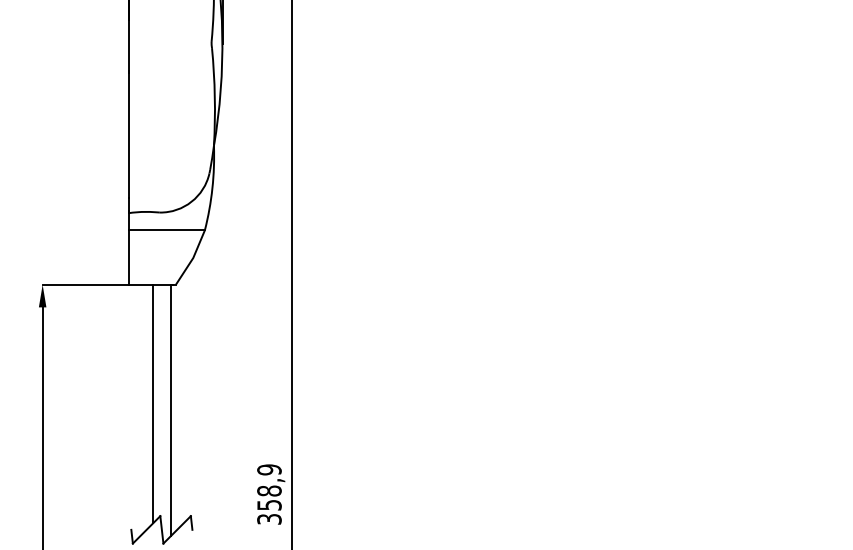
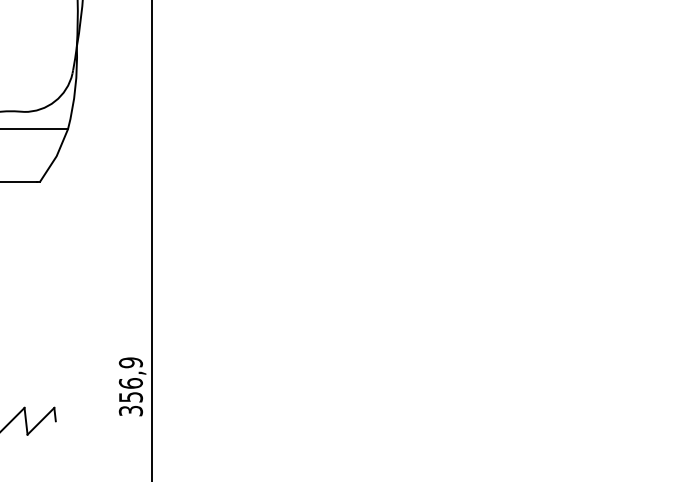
line: (153, 403) -> (17, 298), removed
line: (170, 410) -> (34, 304), removed
text: (269, 490) -> (130, 382), 358,9 -> 356,9

